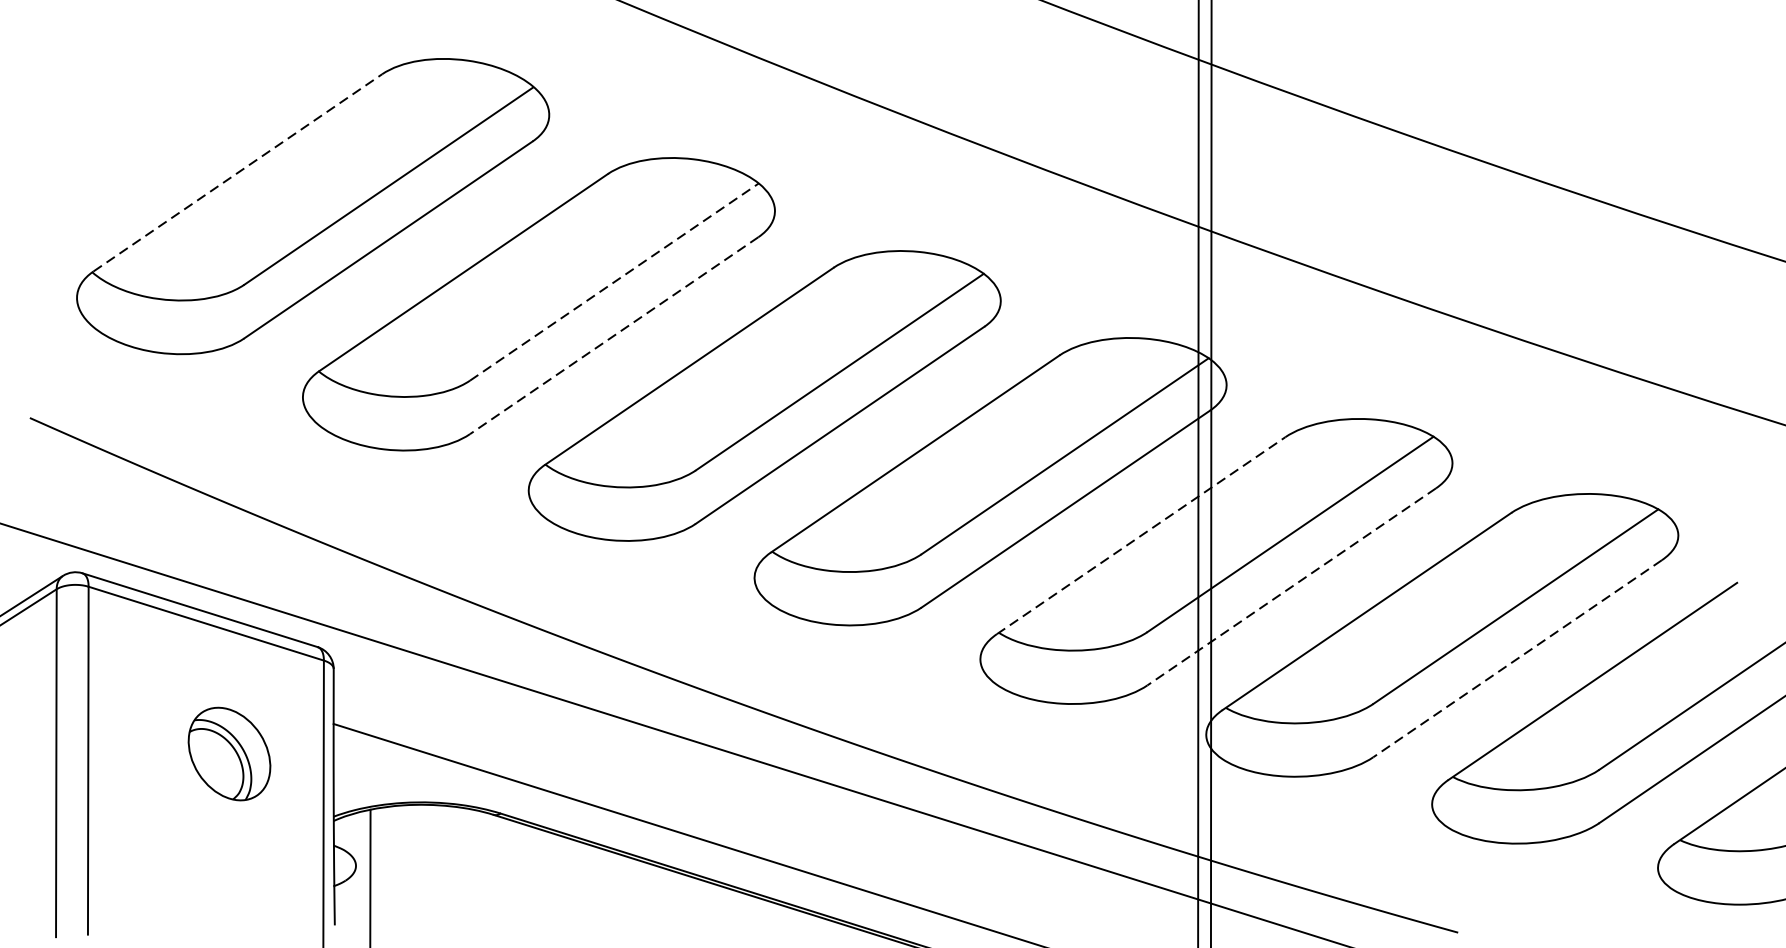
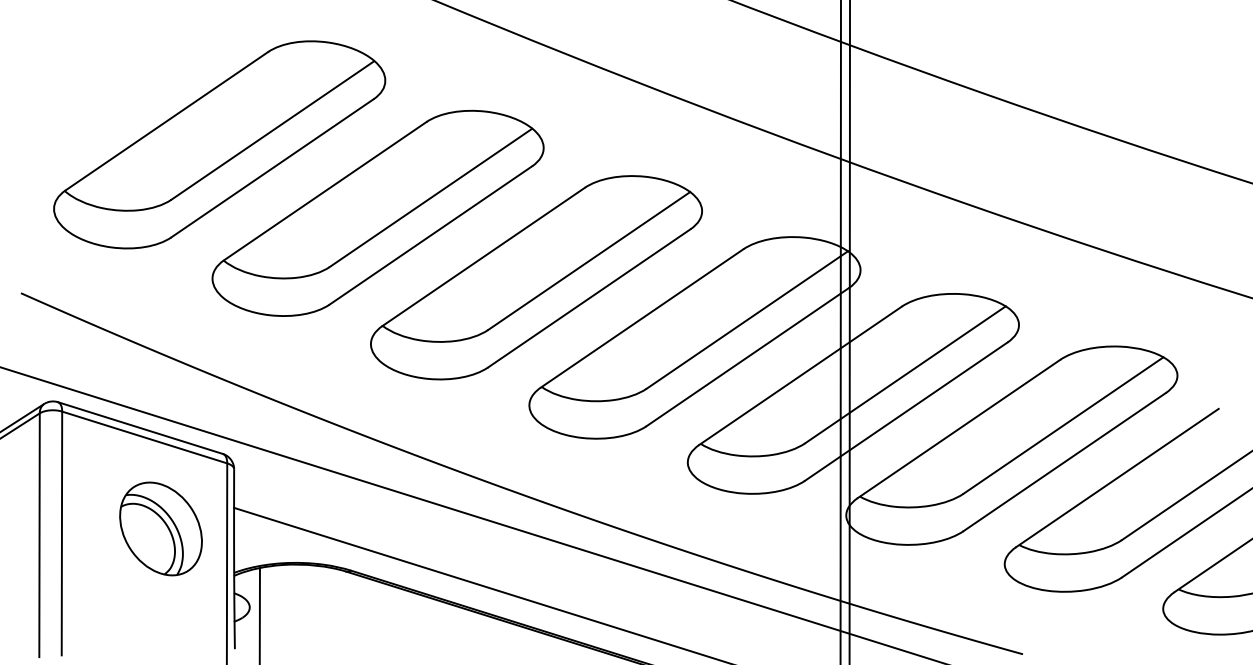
line: (237, 173) -> (166, 121), dashed -> solid
line: (615, 281) -> (431, 197), dashed -> solid
line: (613, 335) -> (430, 235), dashed -> solid
line: (1141, 535) -> (800, 375), dashed -> solid
line: (1292, 586) -> (906, 411), dashed -> solid
line: (1517, 659) -> (1064, 462), dashed -> solid
part: (228, 753) -> (160, 528), size x1.43

